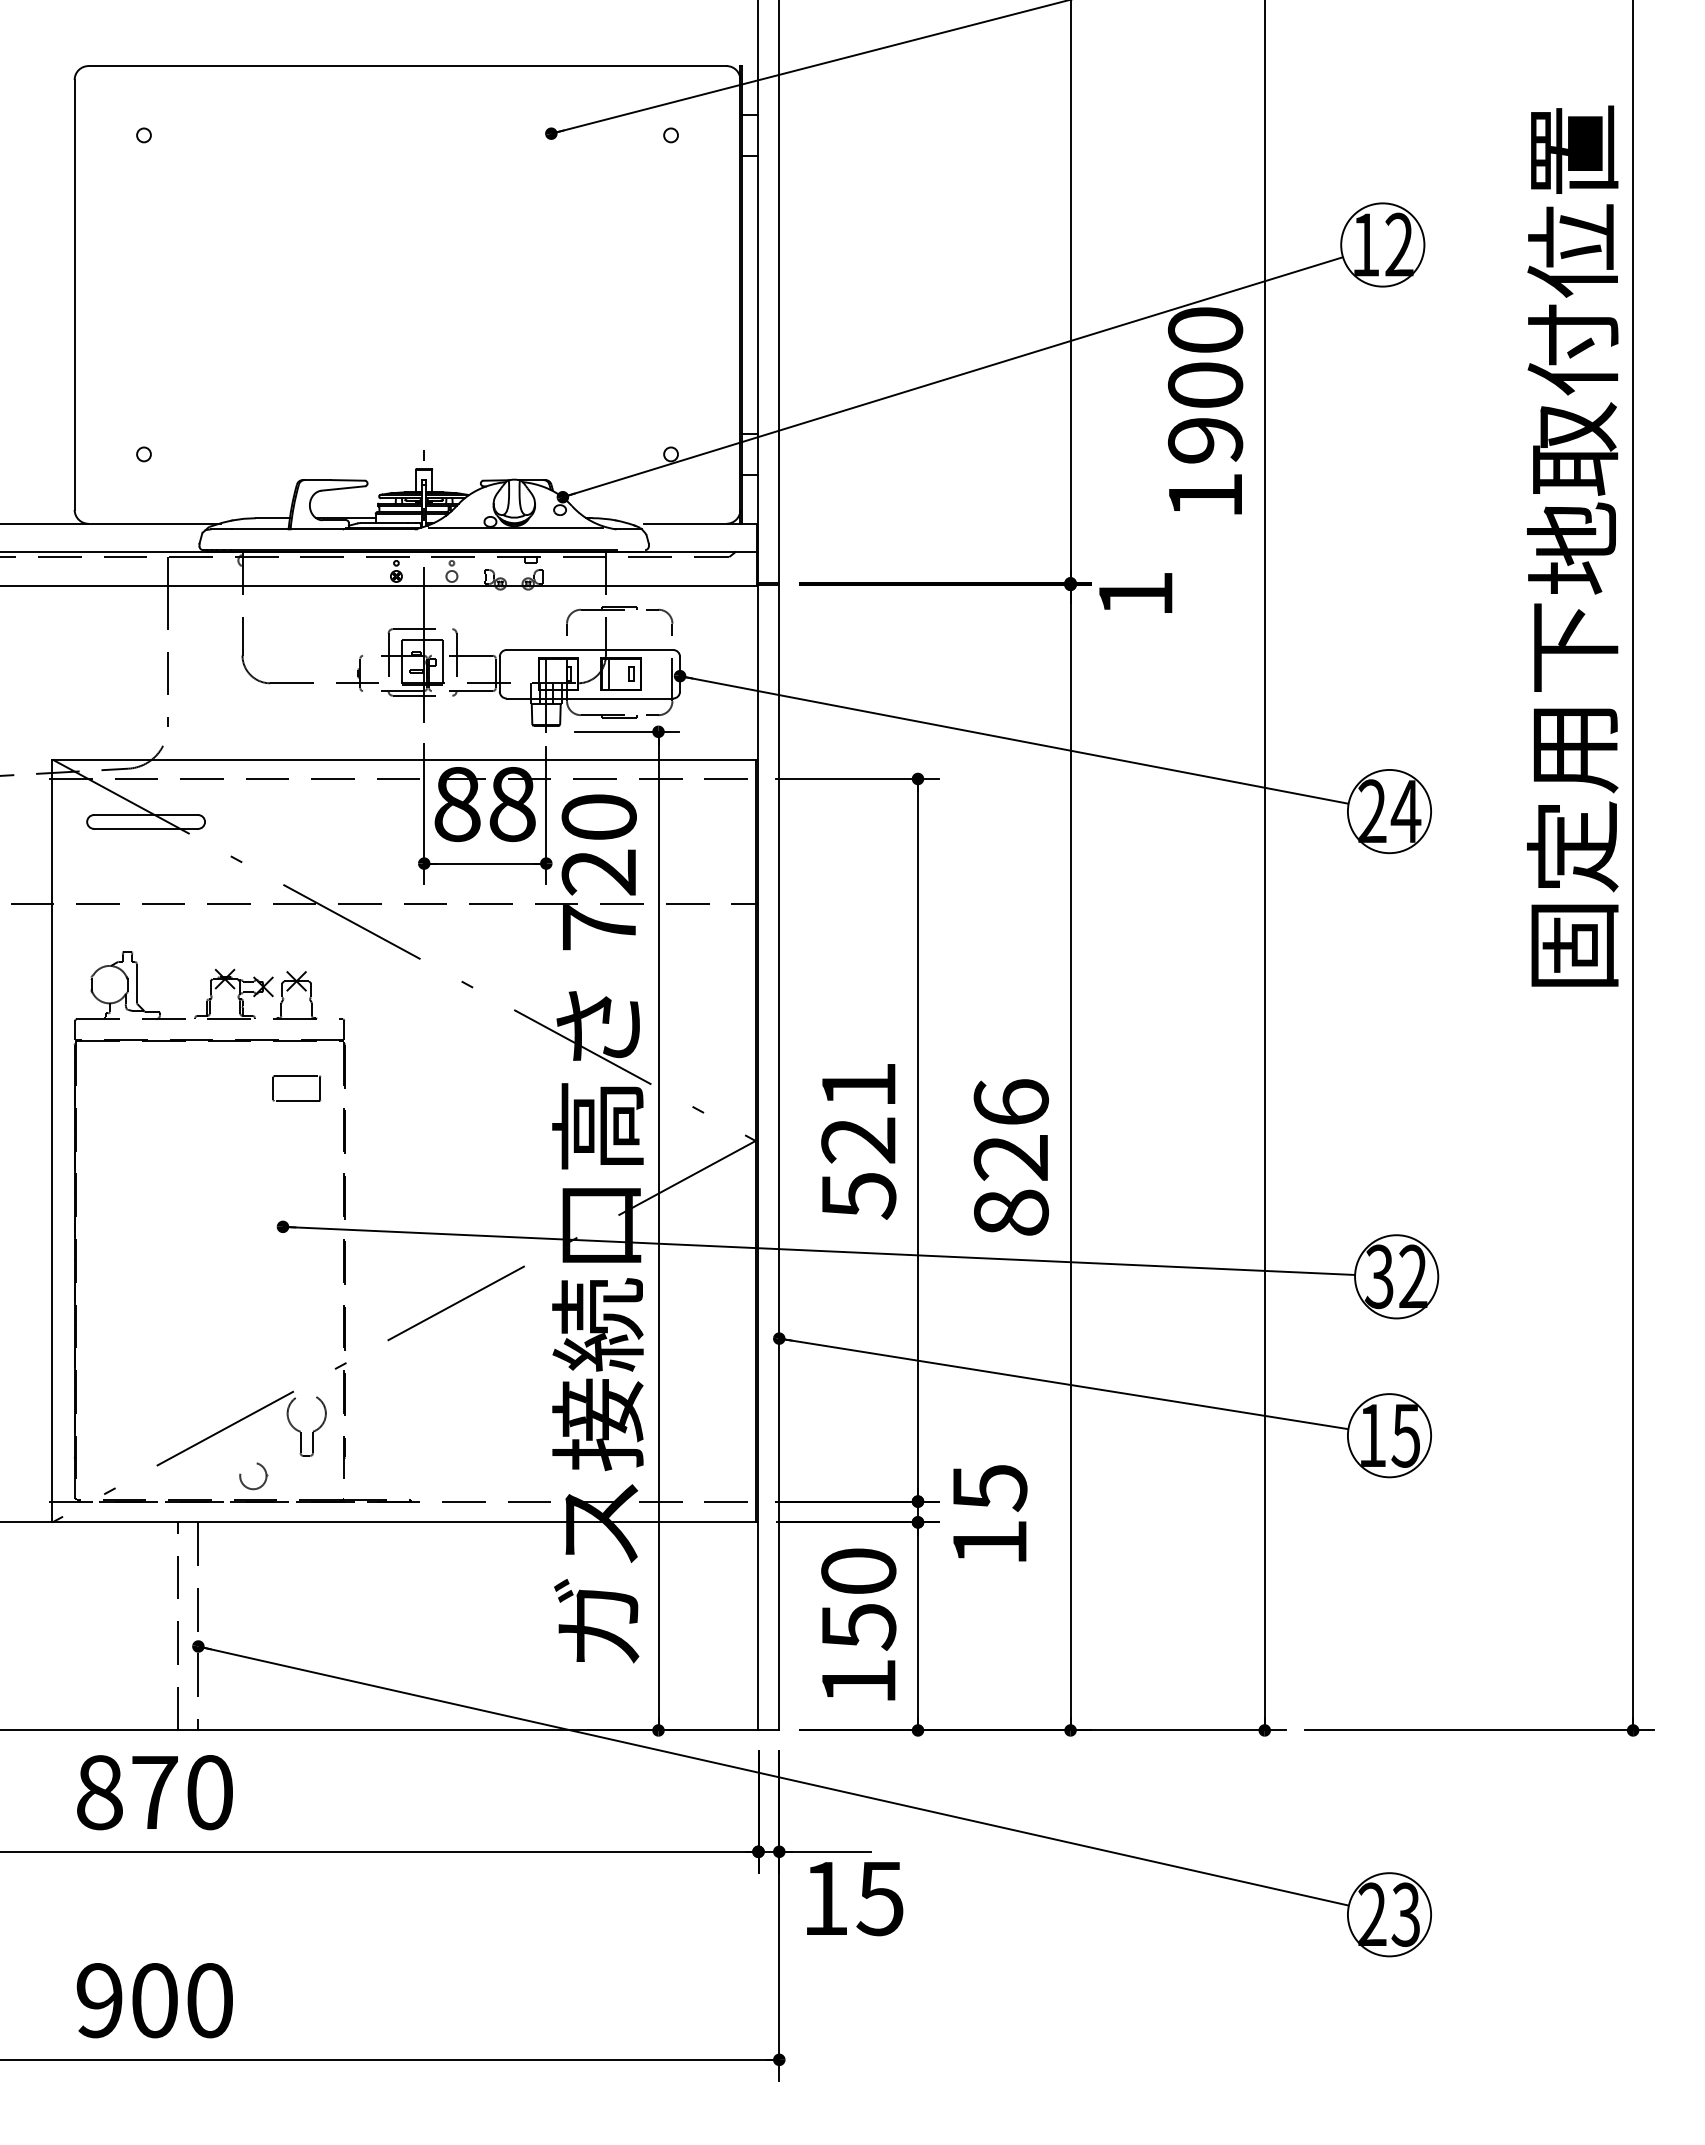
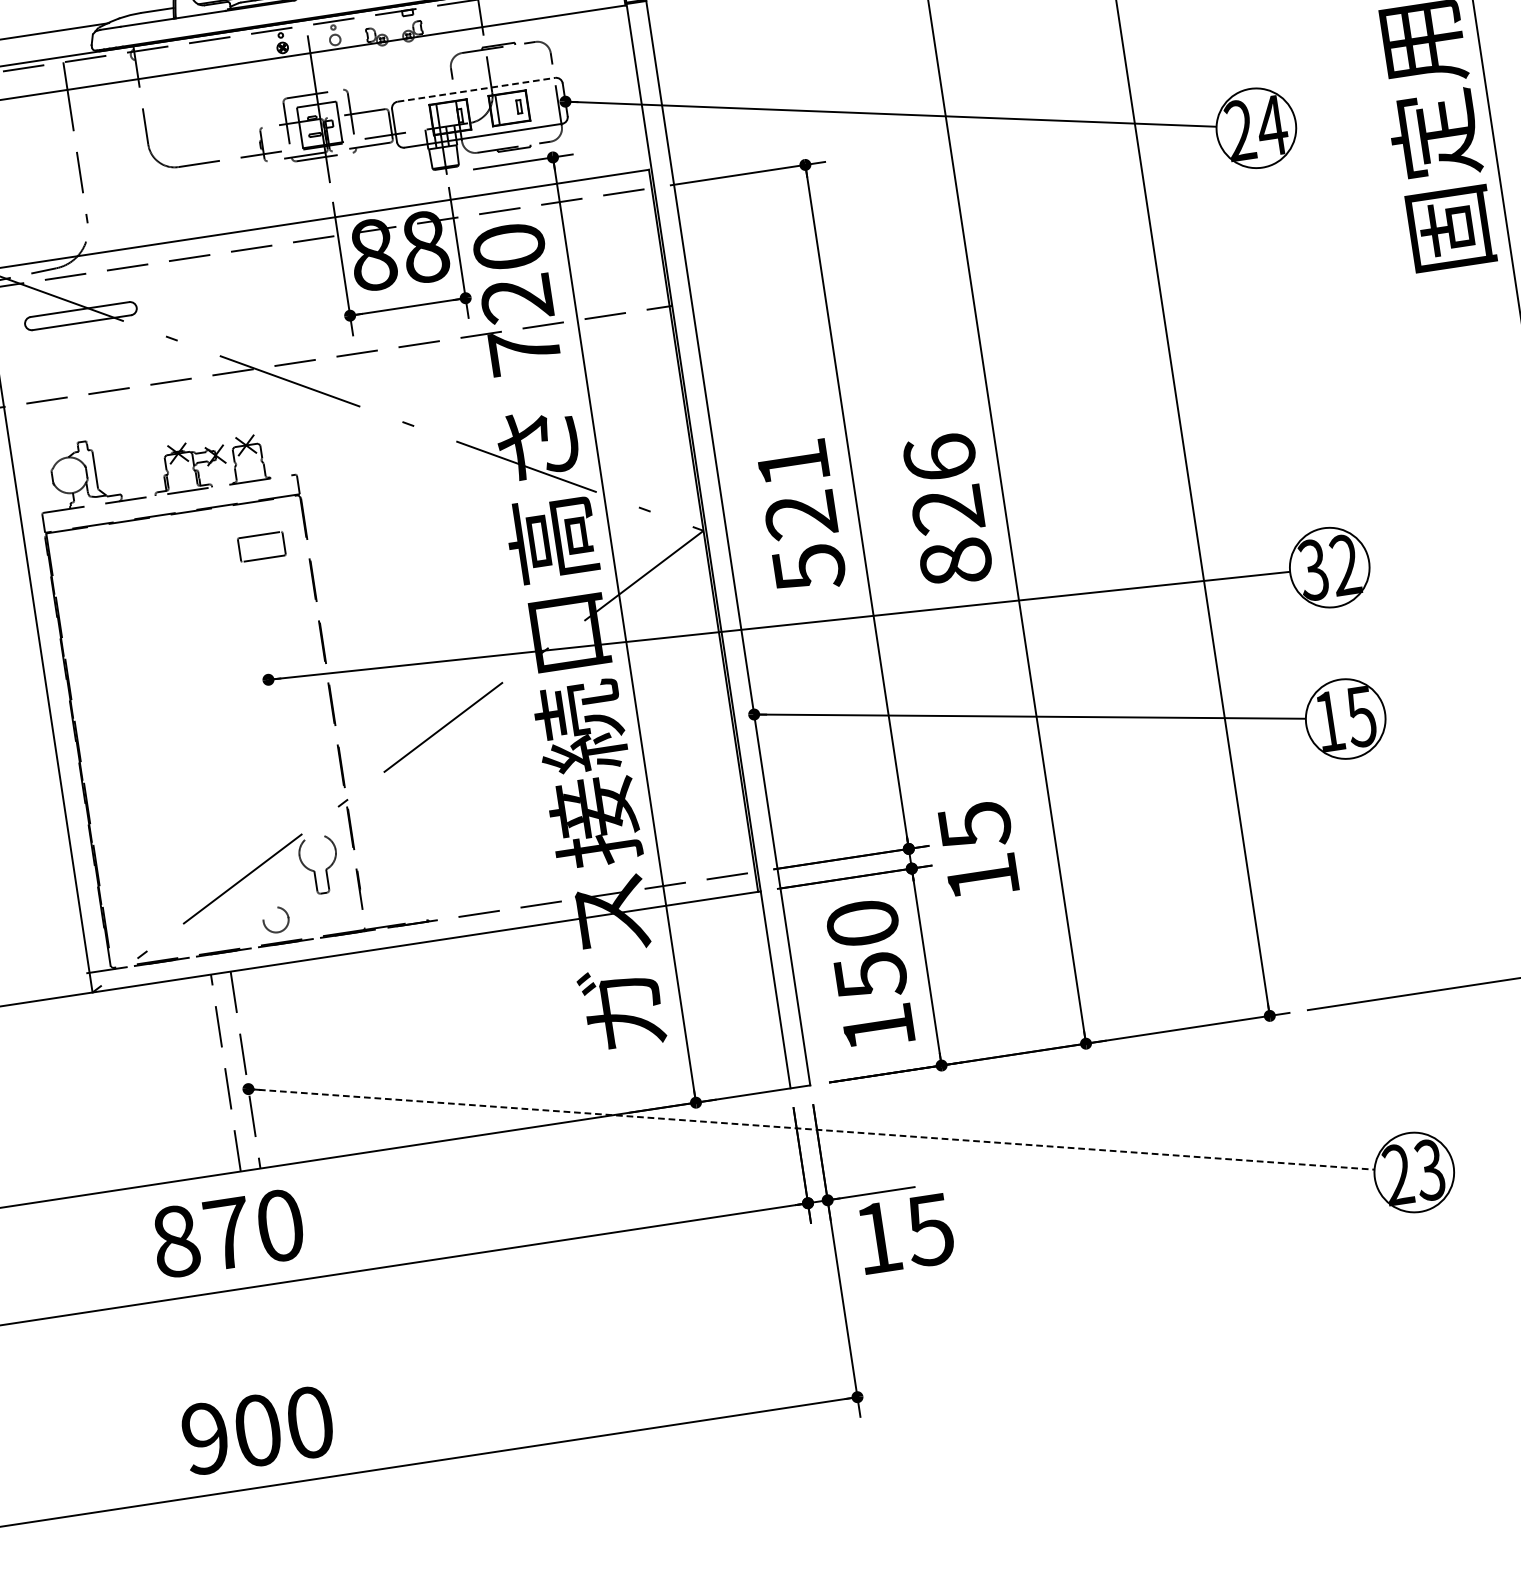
line: (590, 649) -> (476, 89), solid -> dashed
line: (773, 1776) -> (811, 1129), solid -> dashed

